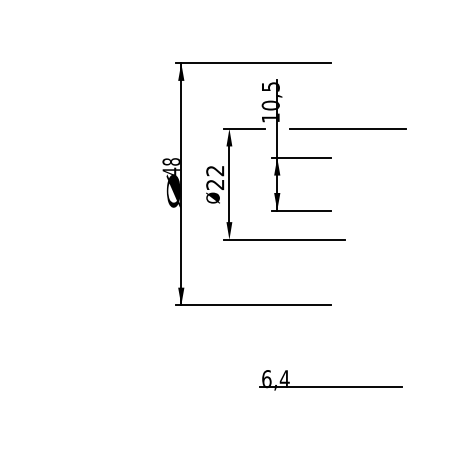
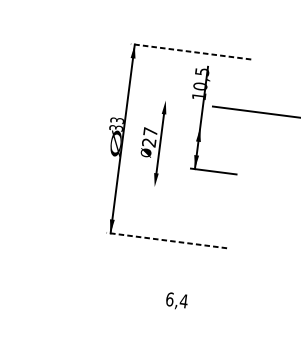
line: (252, 63) -> (190, 51), solid -> dashed
line: (244, 128) -> (177, 101), removed
line: (301, 157) -> (219, 130), removed
text: (170, 166) -> (116, 124), 48 -> 33
text: (215, 170) -> (150, 131), 22 -> 27
line: (284, 239) -> (197, 192), removed
line: (252, 305) -> (166, 240), solid -> dashed
line: (330, 387) -> (218, 312), removed

